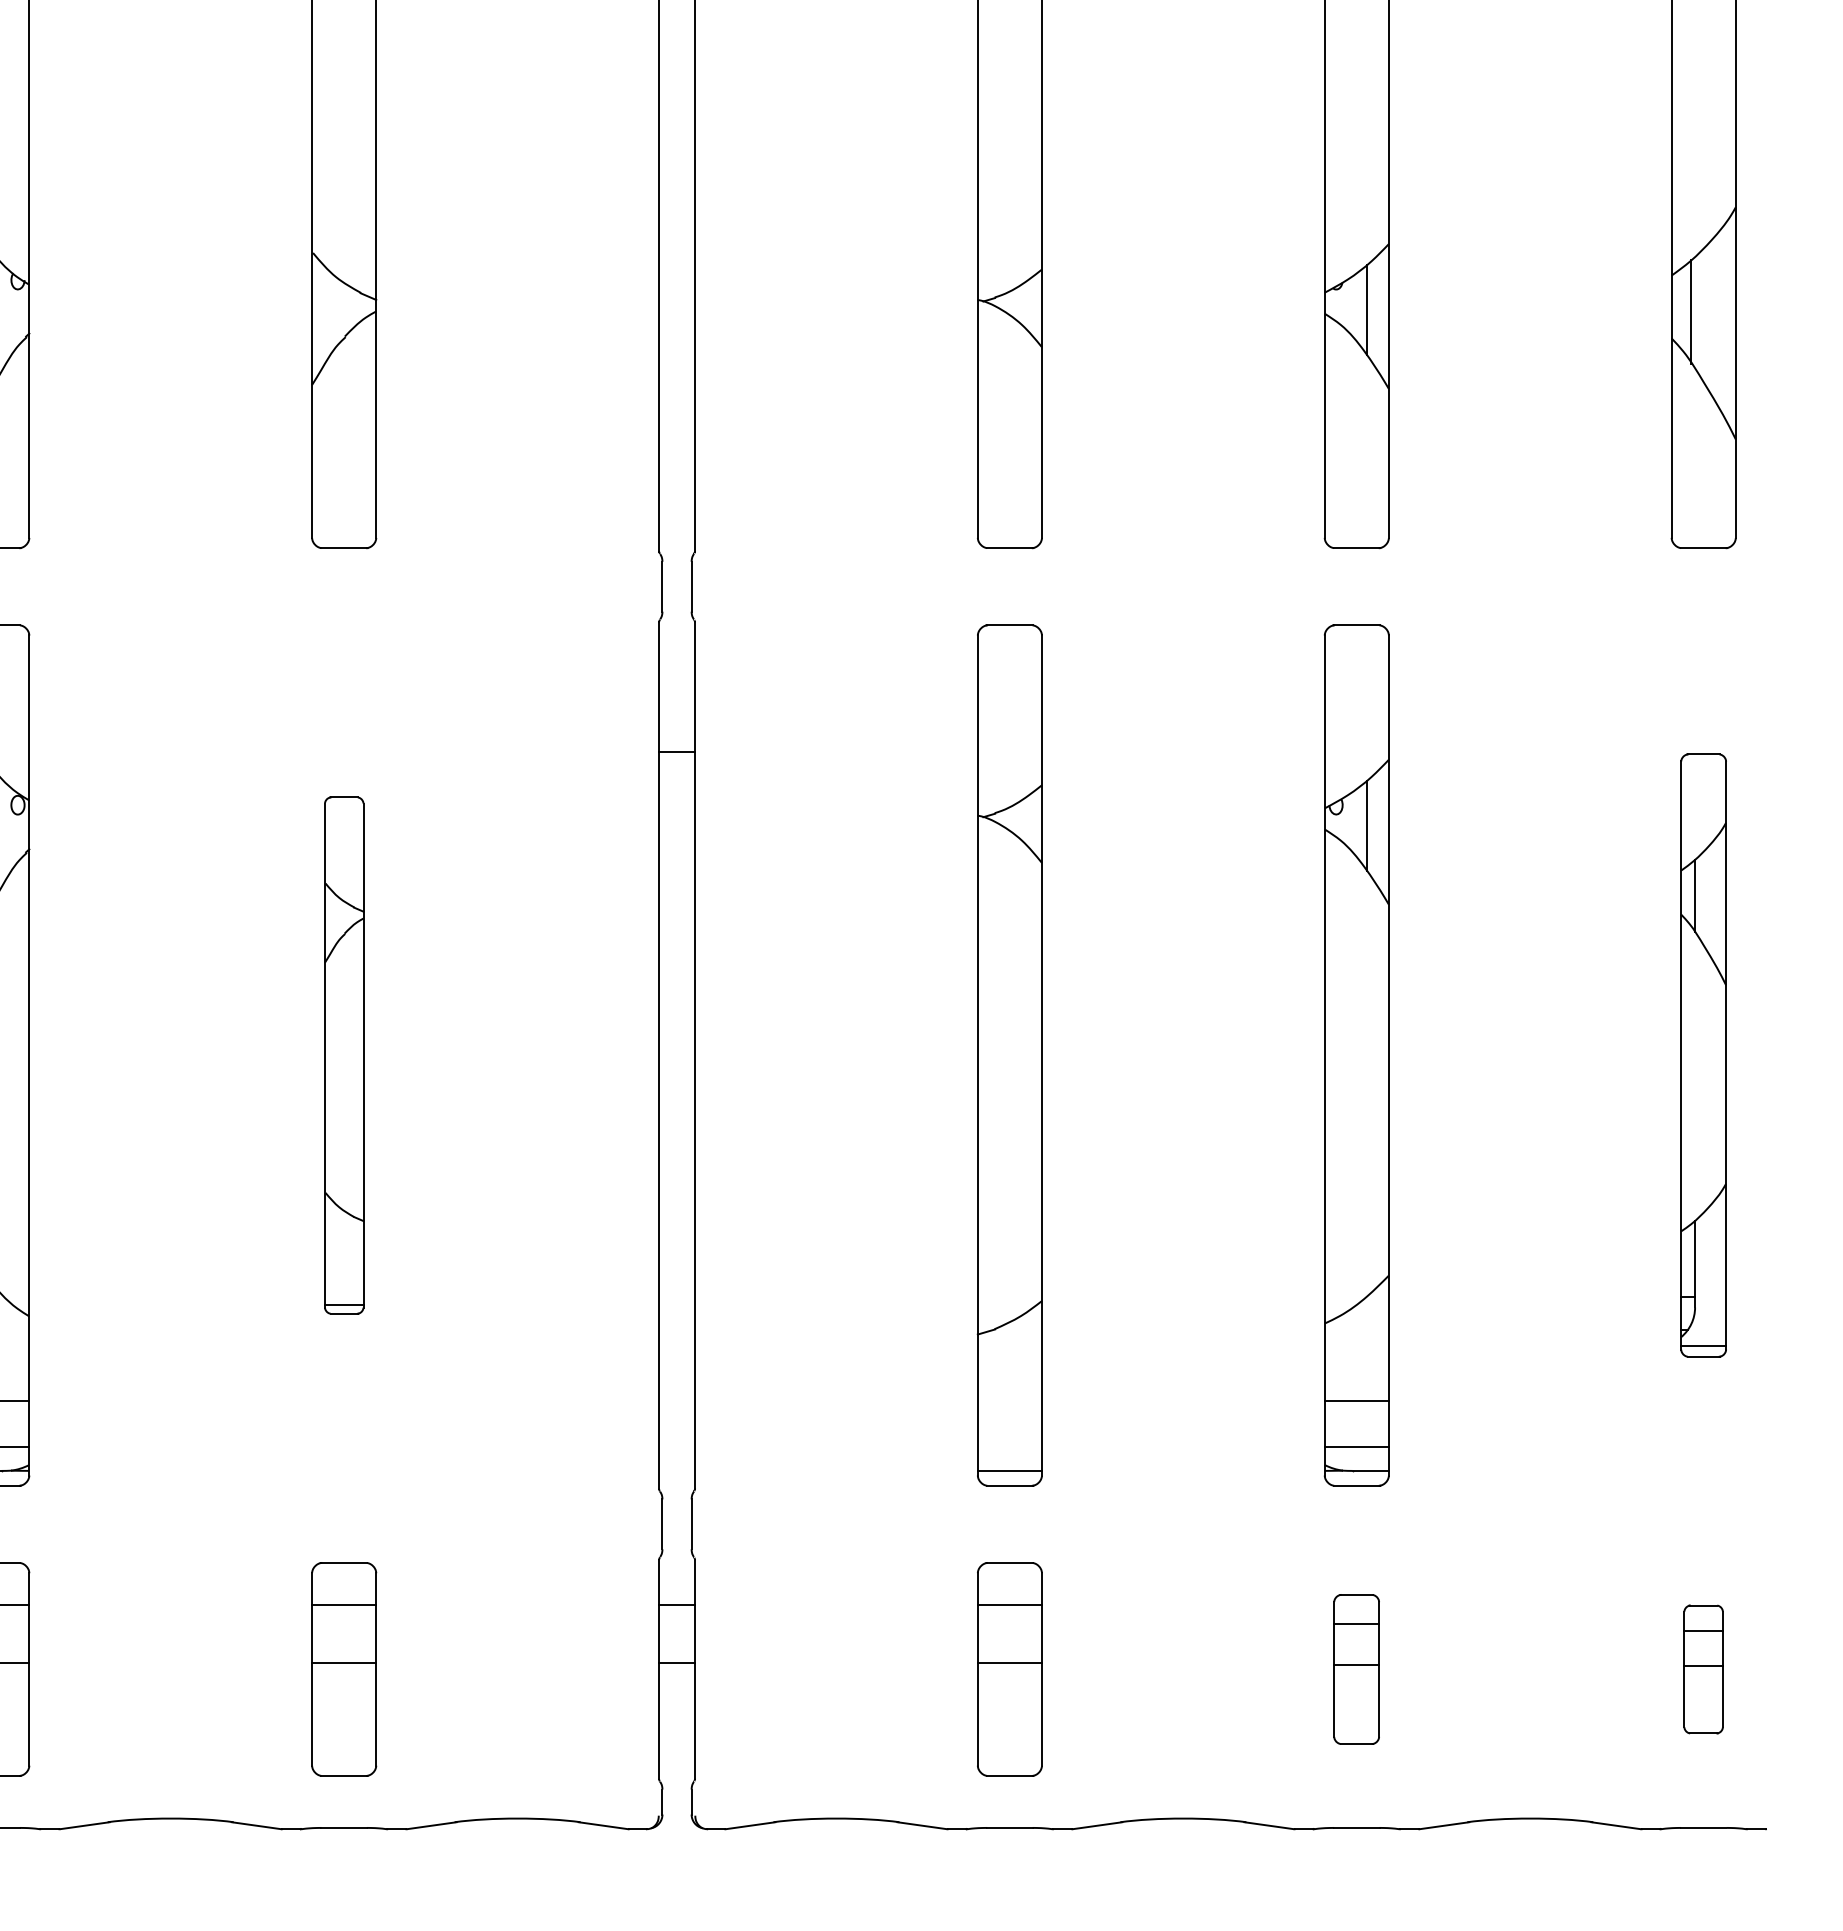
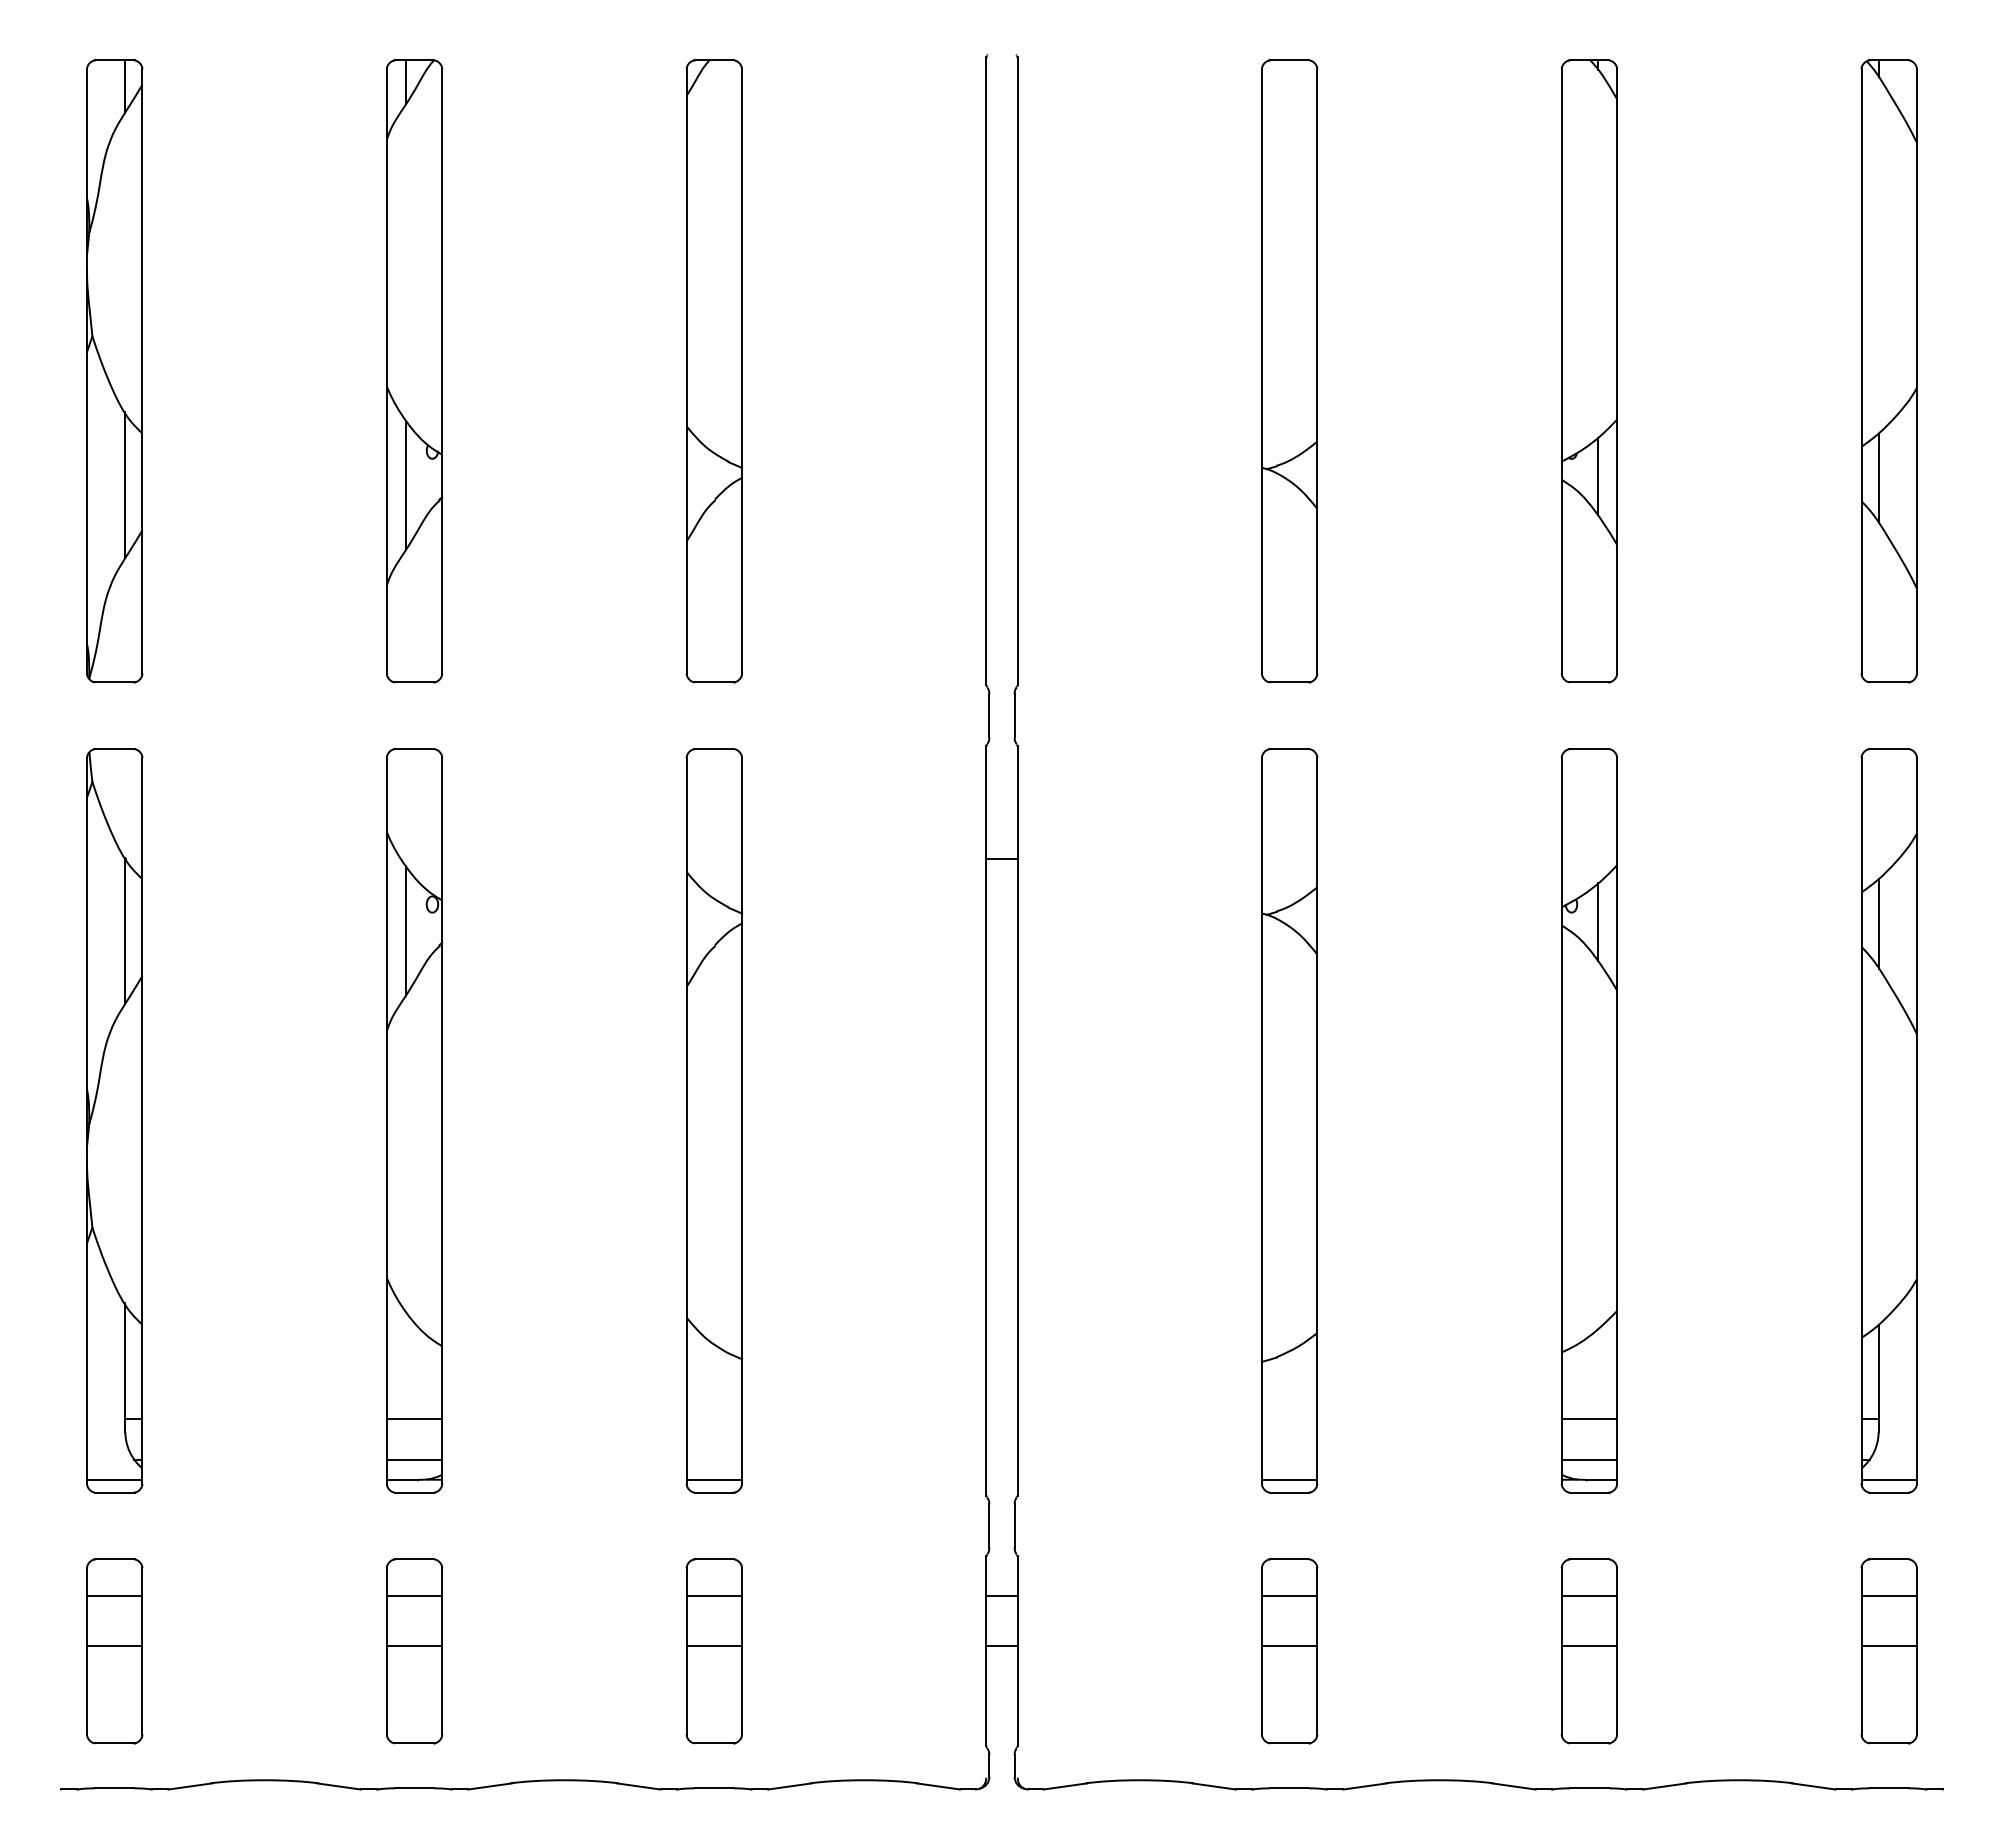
part: (344, 1055) -> (714, 1120), size x1.67
part: (1702, 1055) -> (1888, 1120), size x1.43
part: (1355, 1669) -> (1588, 1651), size x1.43
part: (1702, 1669) -> (1888, 1651), size x1.67

